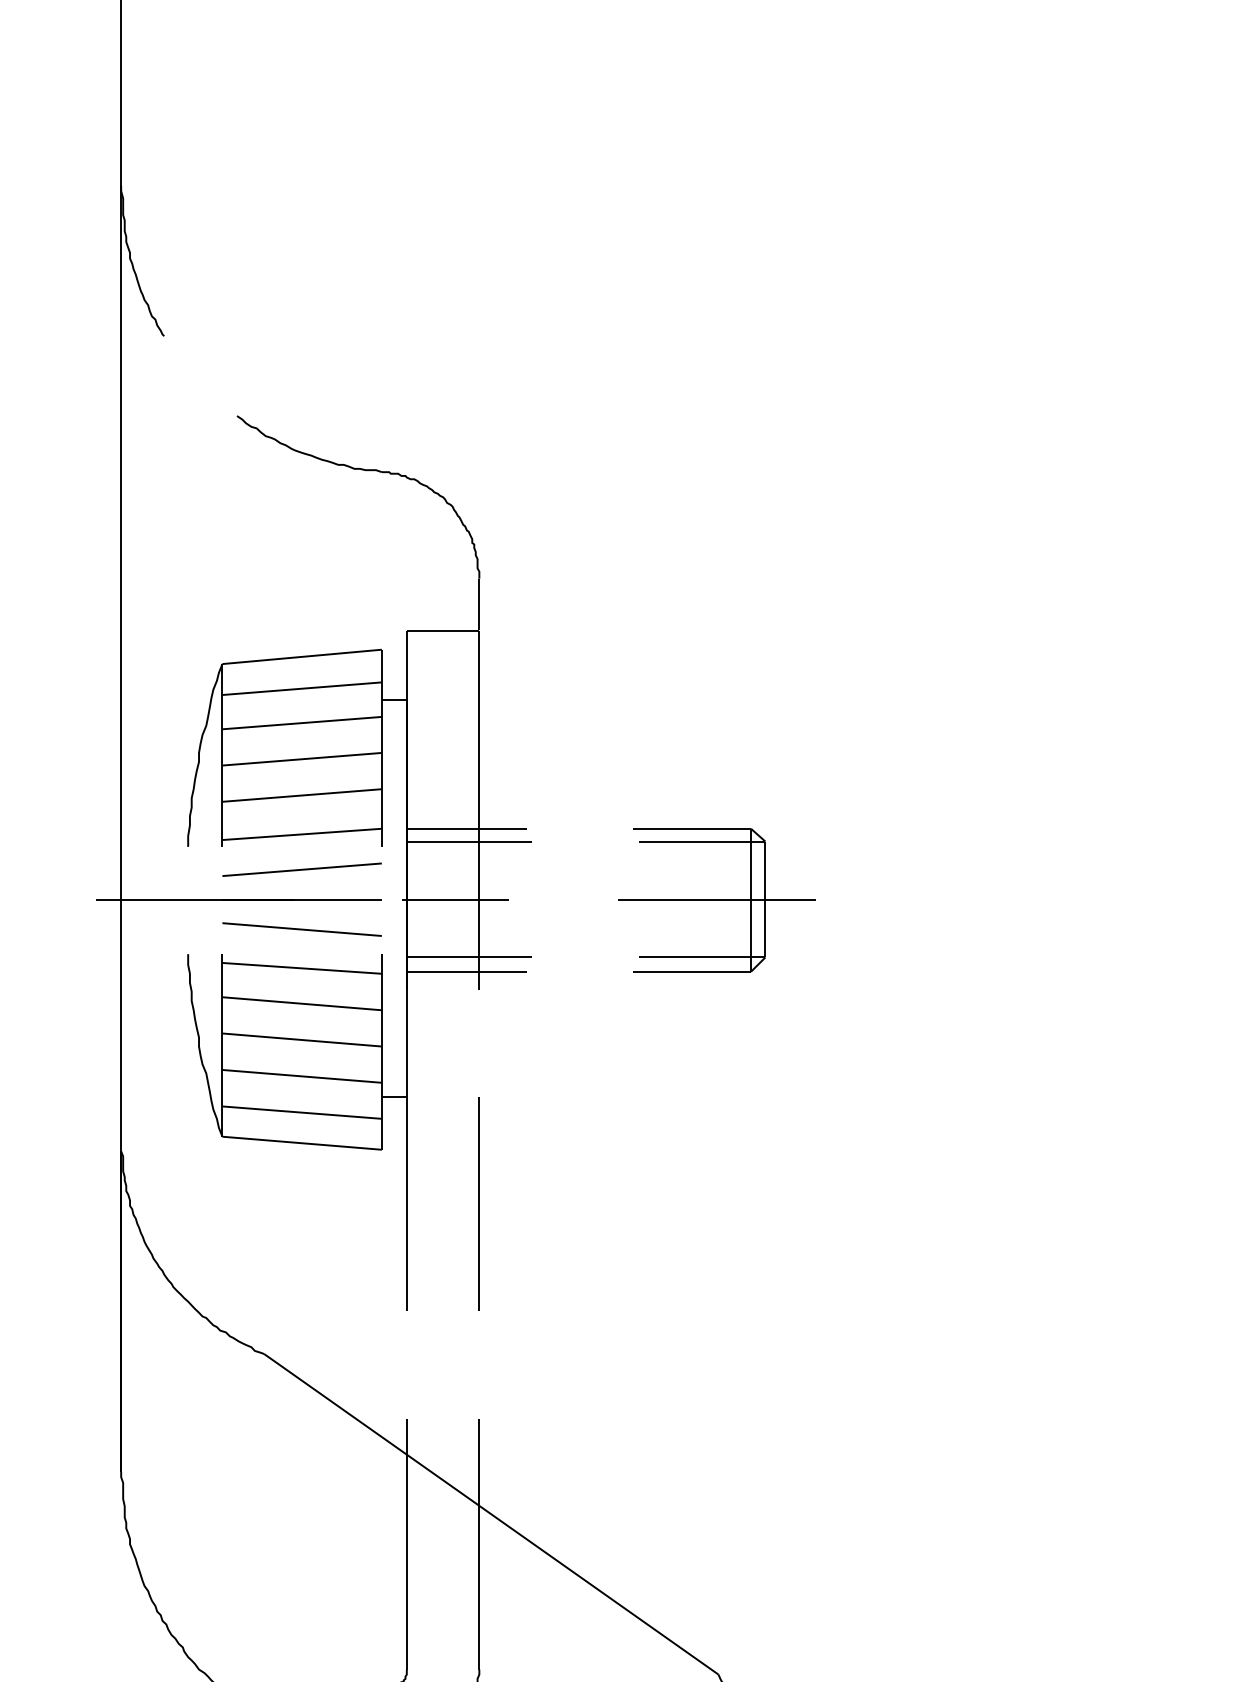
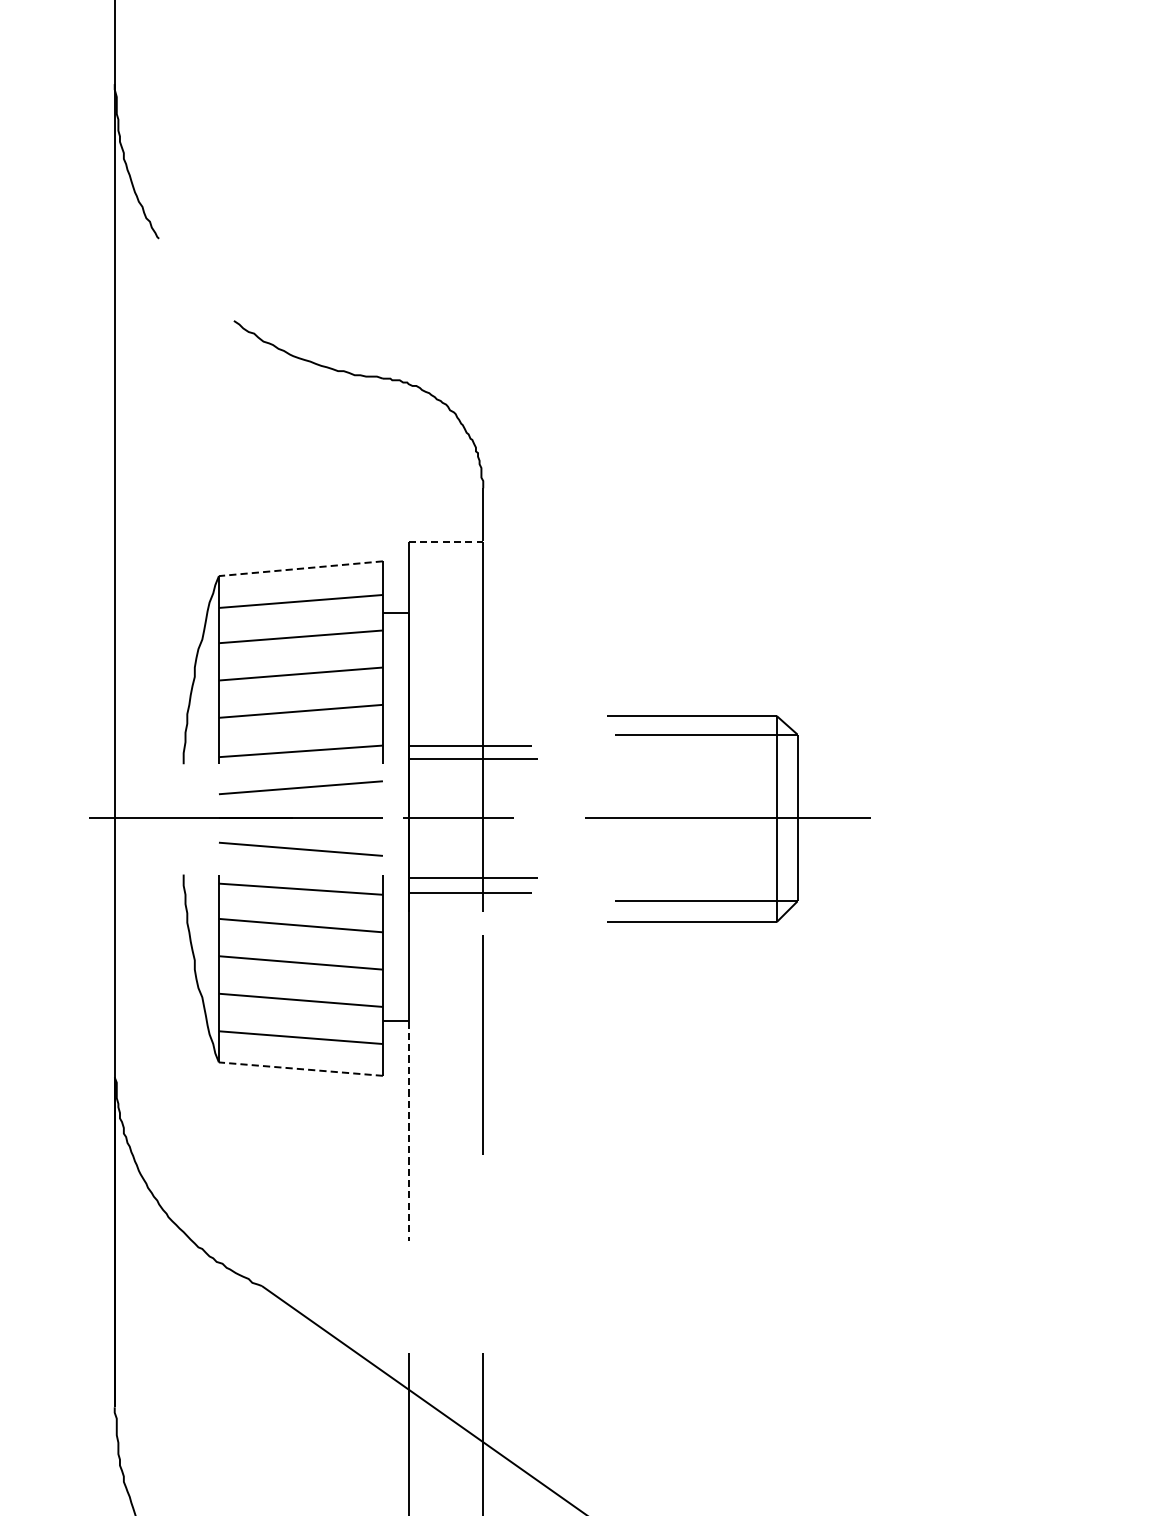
line: (443, 631) -> (446, 542), solid -> dashed
line: (301, 656) -> (300, 568), solid -> dashed
part: (716, 900) -> (727, 819), size x1.4
line: (302, 1143) -> (301, 1069), solid -> dashed
line: (406, 1203) -> (408, 1131), solid -> dashed
line: (478, 1203) -> (482, 1044), moved

